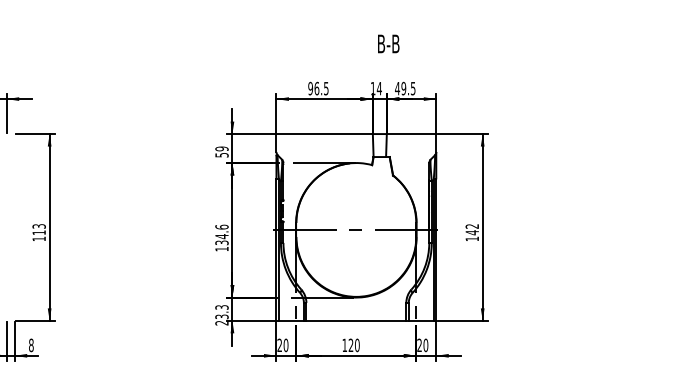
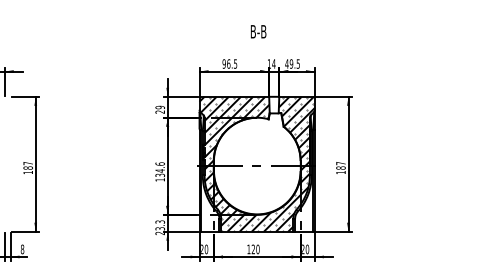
text: (388, 43) -> (258, 31), moved
text: (222, 154) -> (160, 111), 59 -> 29
hatch: (355, 226) -> (256, 163), added
text: (38, 229) -> (27, 165), 113 -> 187
text: (471, 229) -> (340, 165), 142 -> 187

